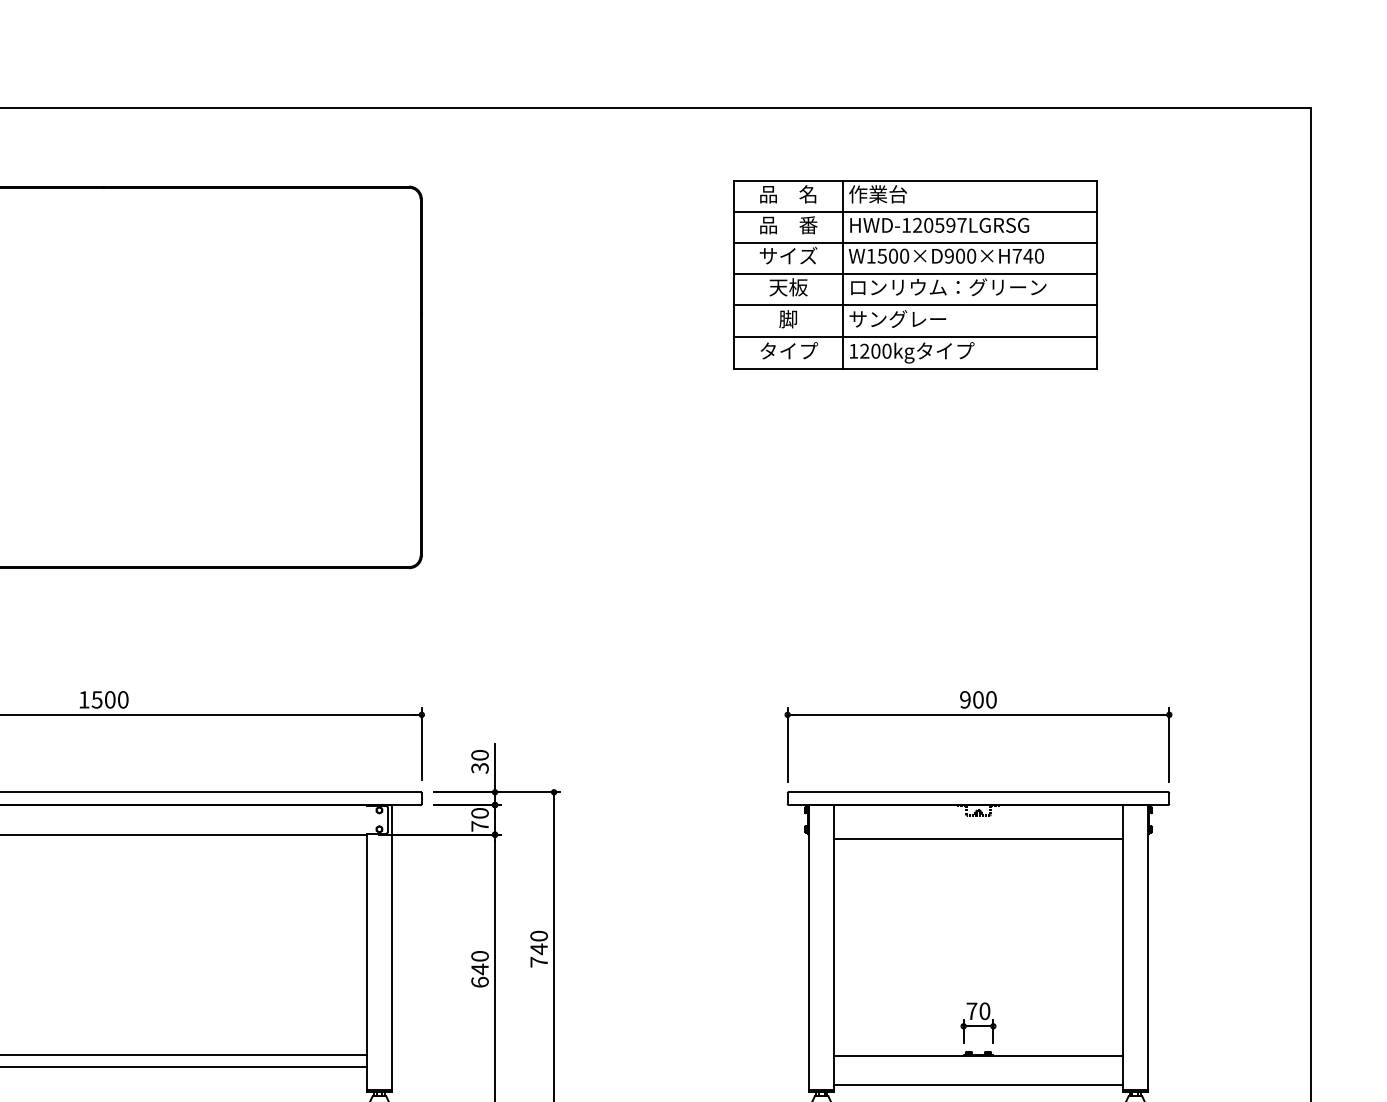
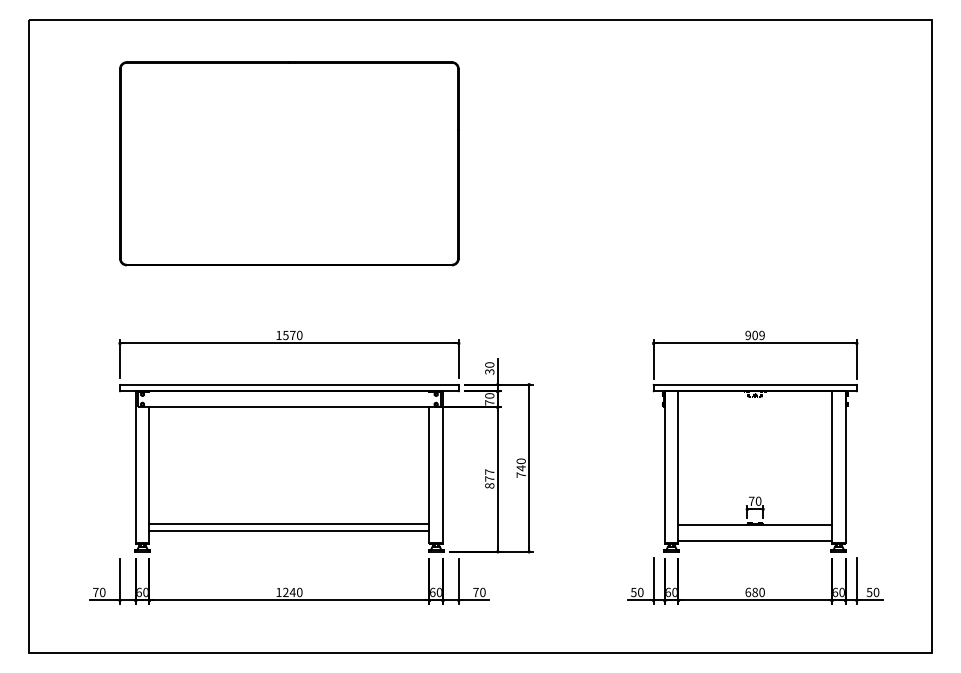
part: (915, 273) -> (721, 108), removed
text: (109, 699) -> (292, 335), 1500 -> 1570
text: (990, 699) -> (761, 335), 900 -> 909
line: (979, 838) -> (755, 409), removed
text: (479, 968) -> (489, 478), 640 -> 877

